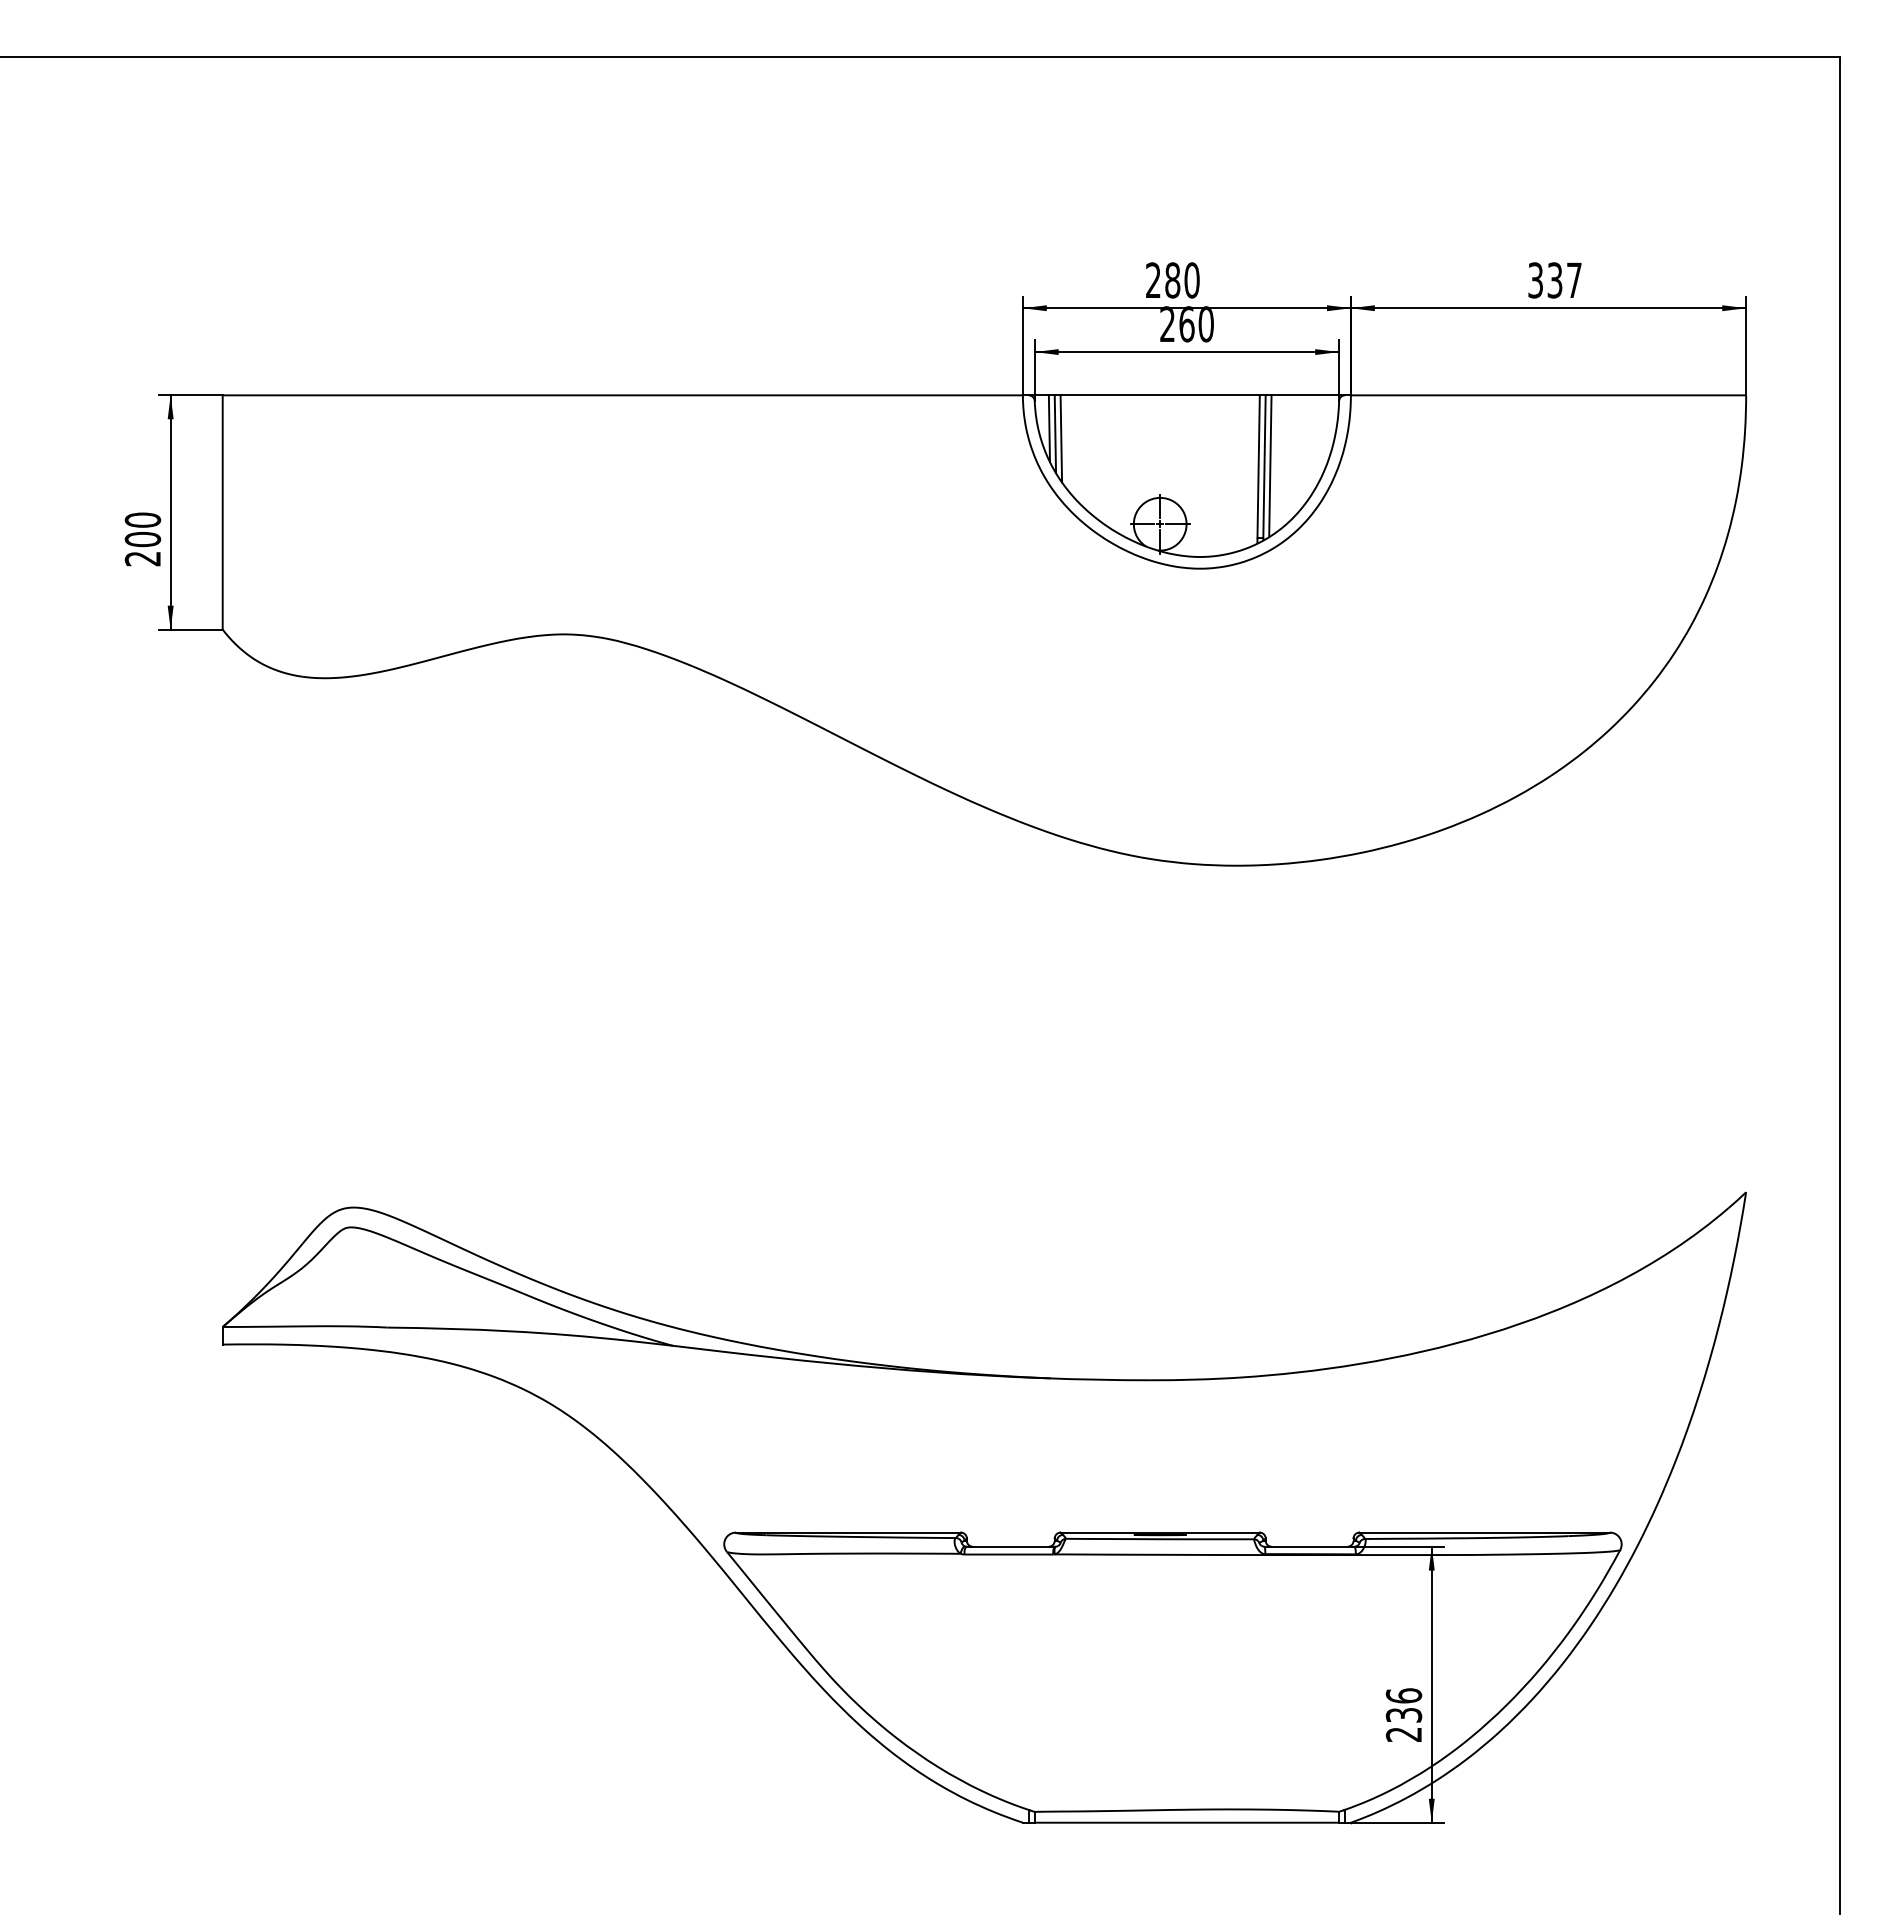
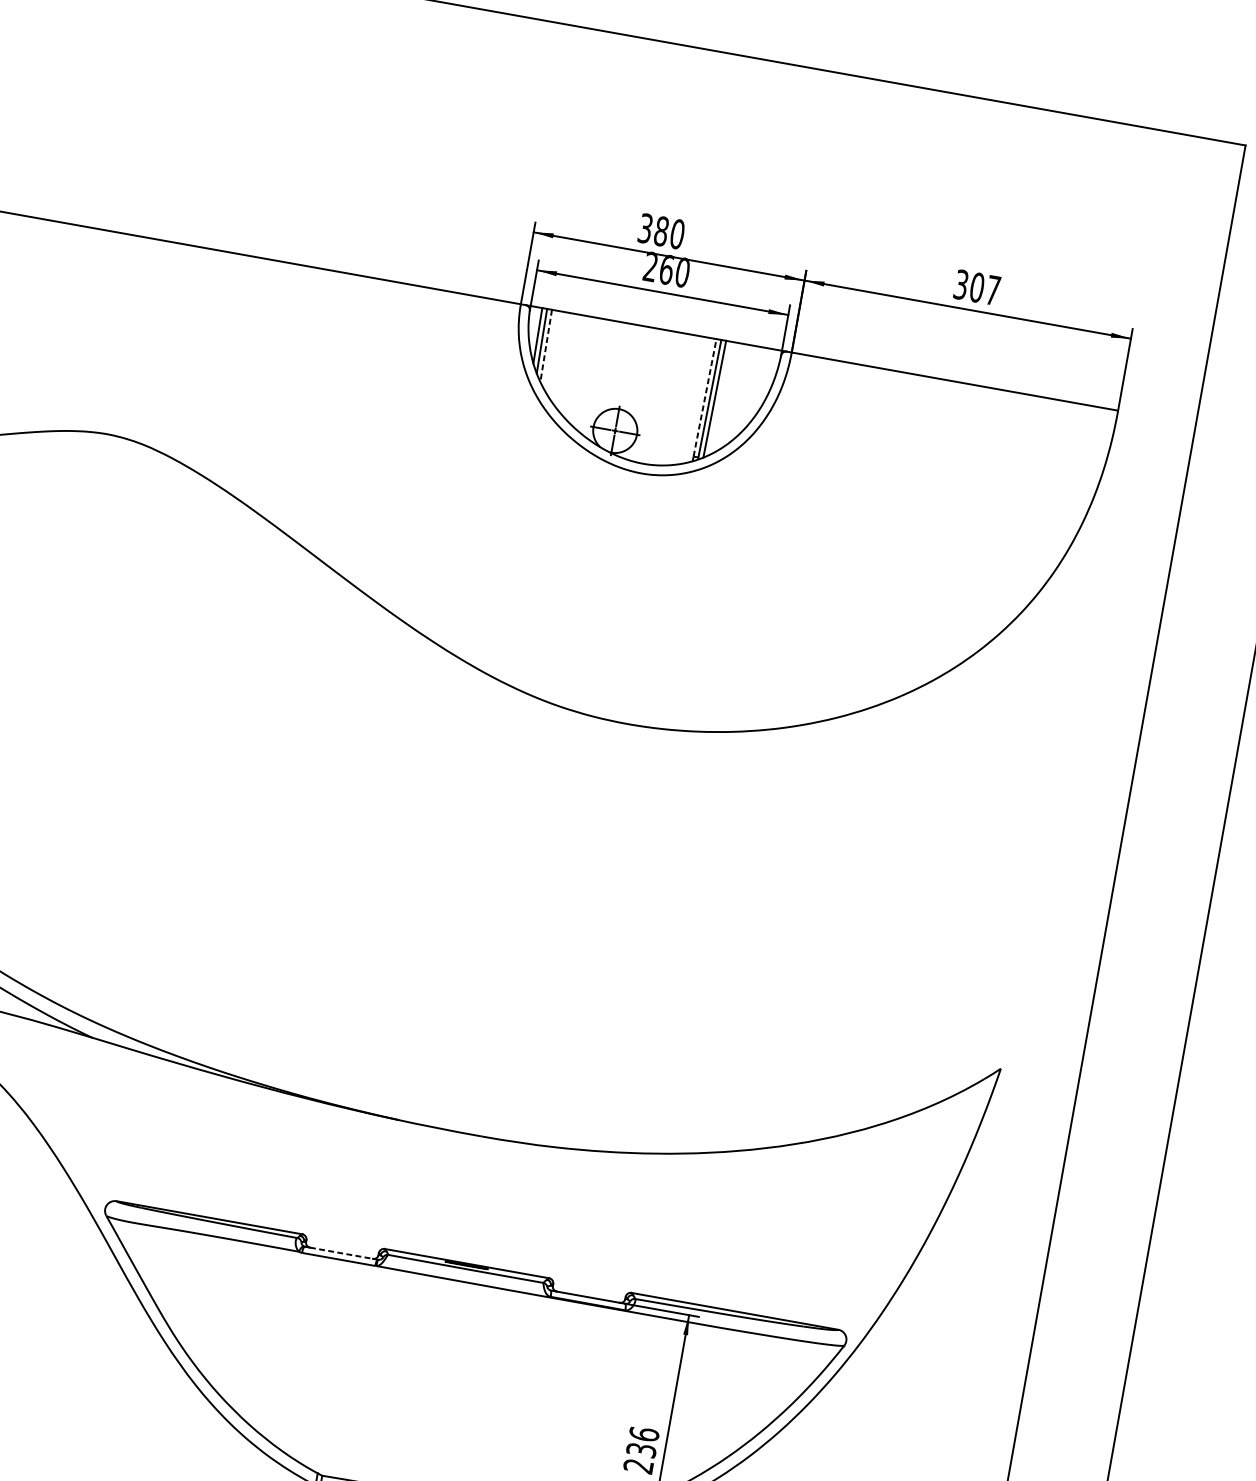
text: (1153, 280) -> (645, 228), 280 -> 380
text: (1554, 280) -> (976, 287), 337 -> 307
line: (1061, 439) -> (546, 346), solid -> dashed
line: (1258, 466) -> (704, 397), solid -> dashed
line: (1011, 1546) -> (342, 1253), solid -> dashed

